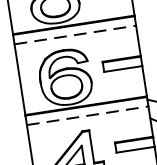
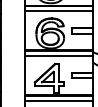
line: (75, 35) -> (59, 11), dashed -> solid
line: (88, 116) -> (59, 56), dashed -> solid

